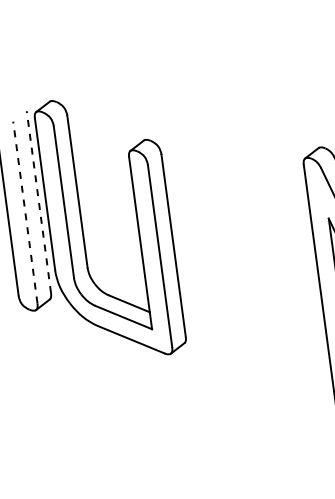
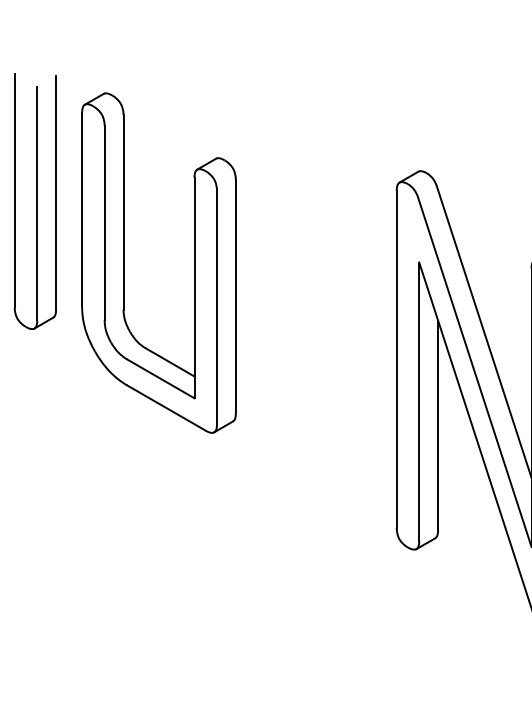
line: (39, 201) -> (56, 192), dashed -> solid
line: (25, 212) -> (37, 203), dashed -> solid
part: (83, 230) -> (124, 262), moved

